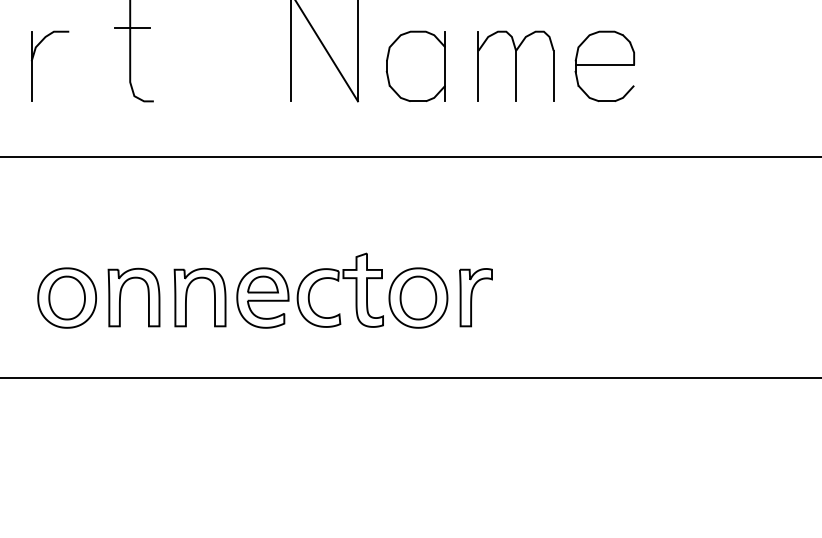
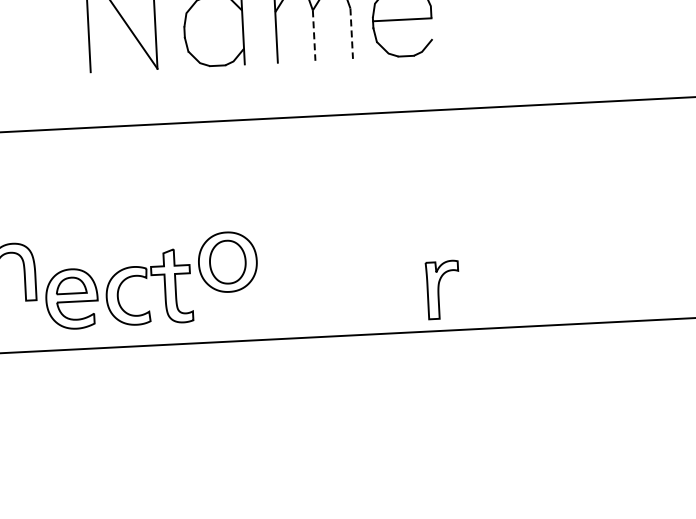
line: (516, 76) -> (314, 35), solid -> dashed
line: (553, 76) -> (351, 34), solid -> dashed
part: (309, 290) -> (118, 289), moved
part: (475, 297) -> (442, 289), moved

